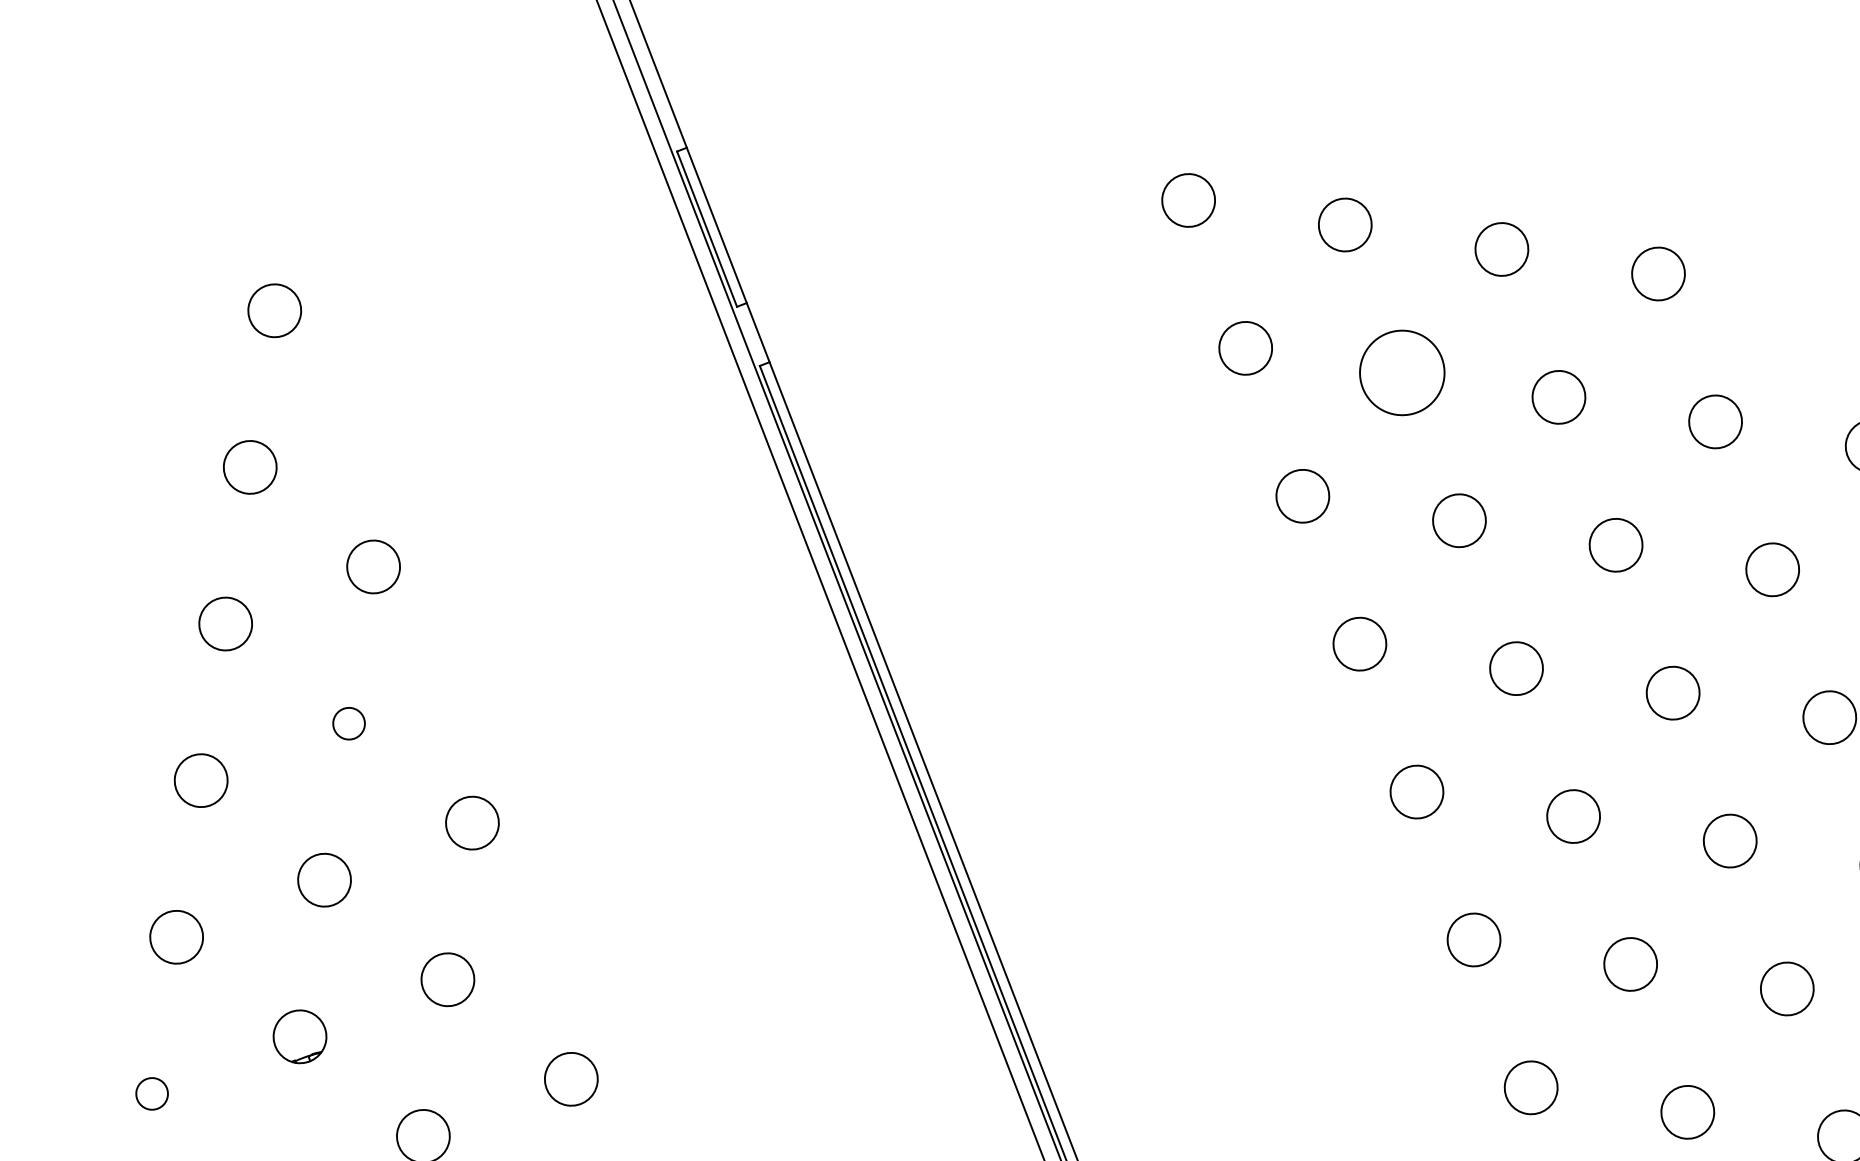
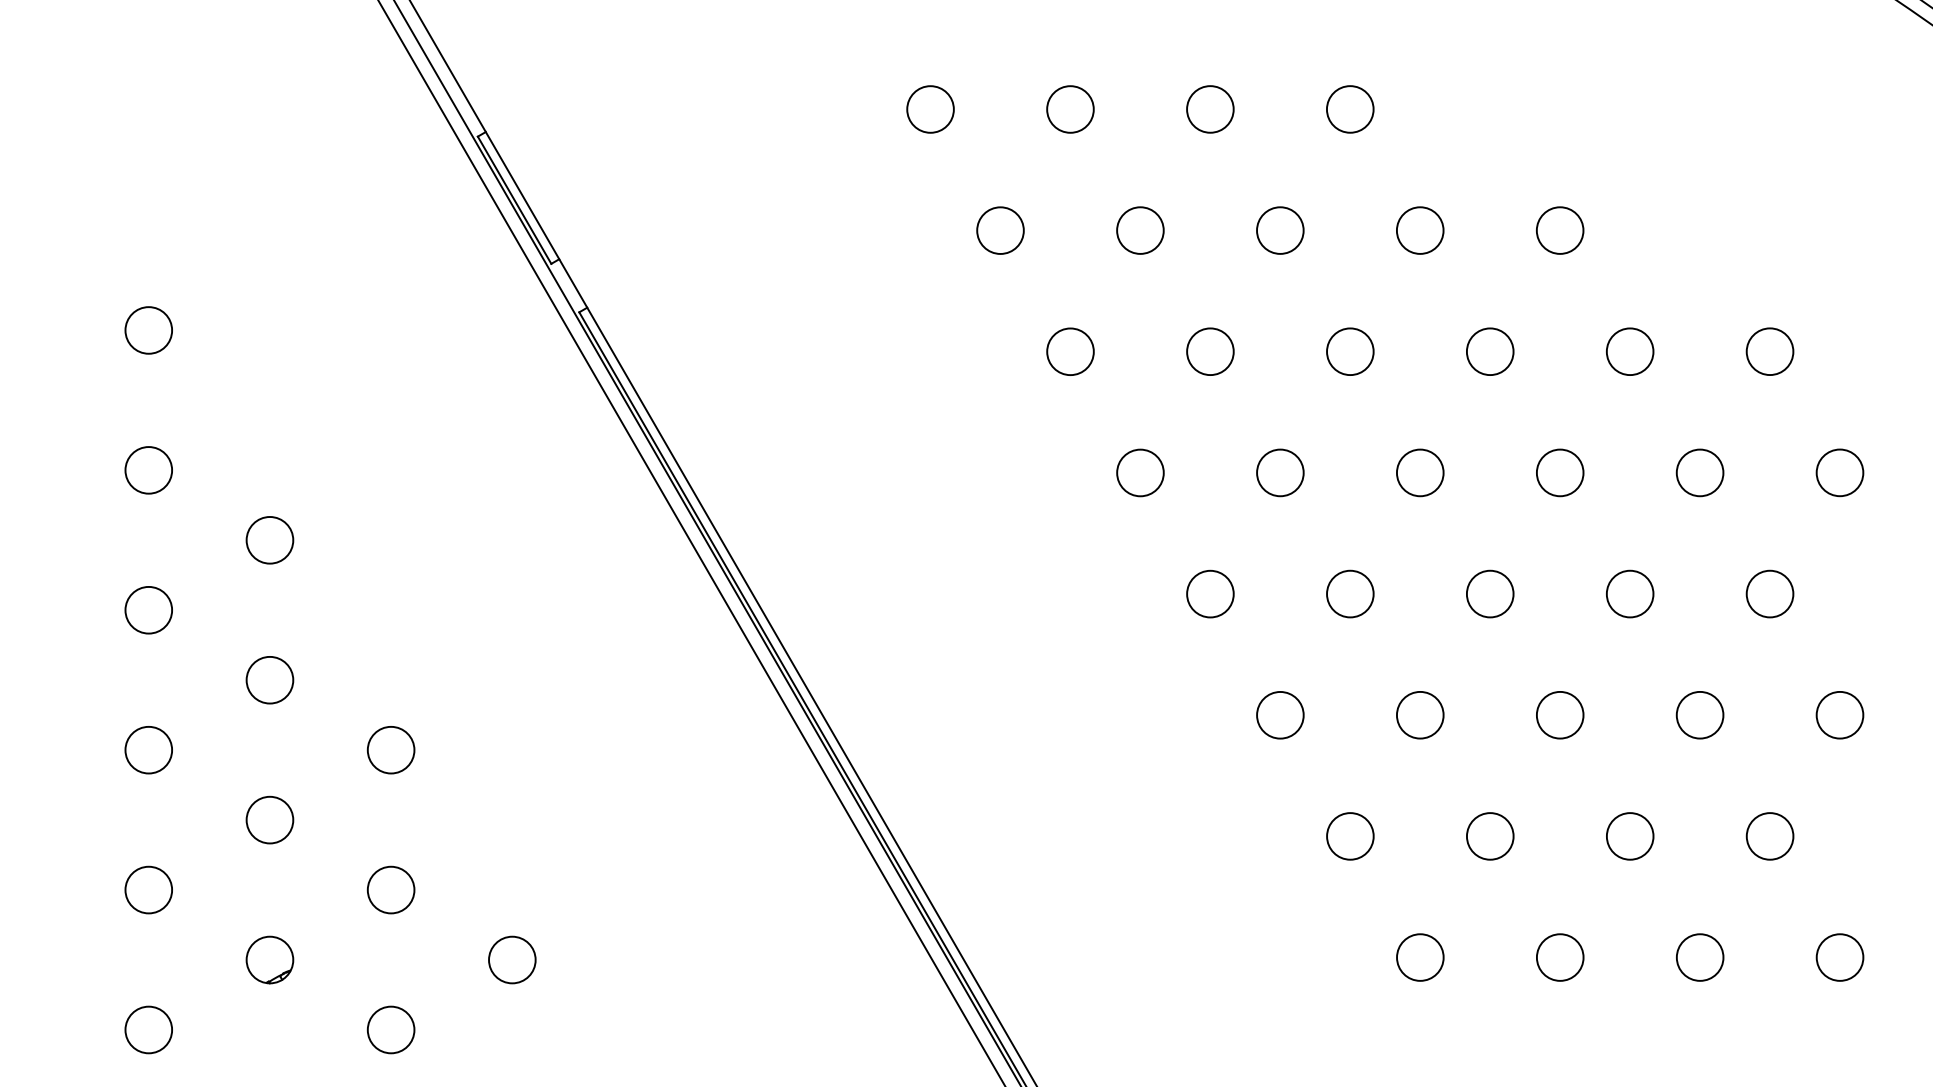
circle: (1402, 372) -> (1140, 230), size x0.62
circle: (348, 723) -> (269, 680), size x1.67
circle: (151, 1093) -> (148, 1029), size x1.67

